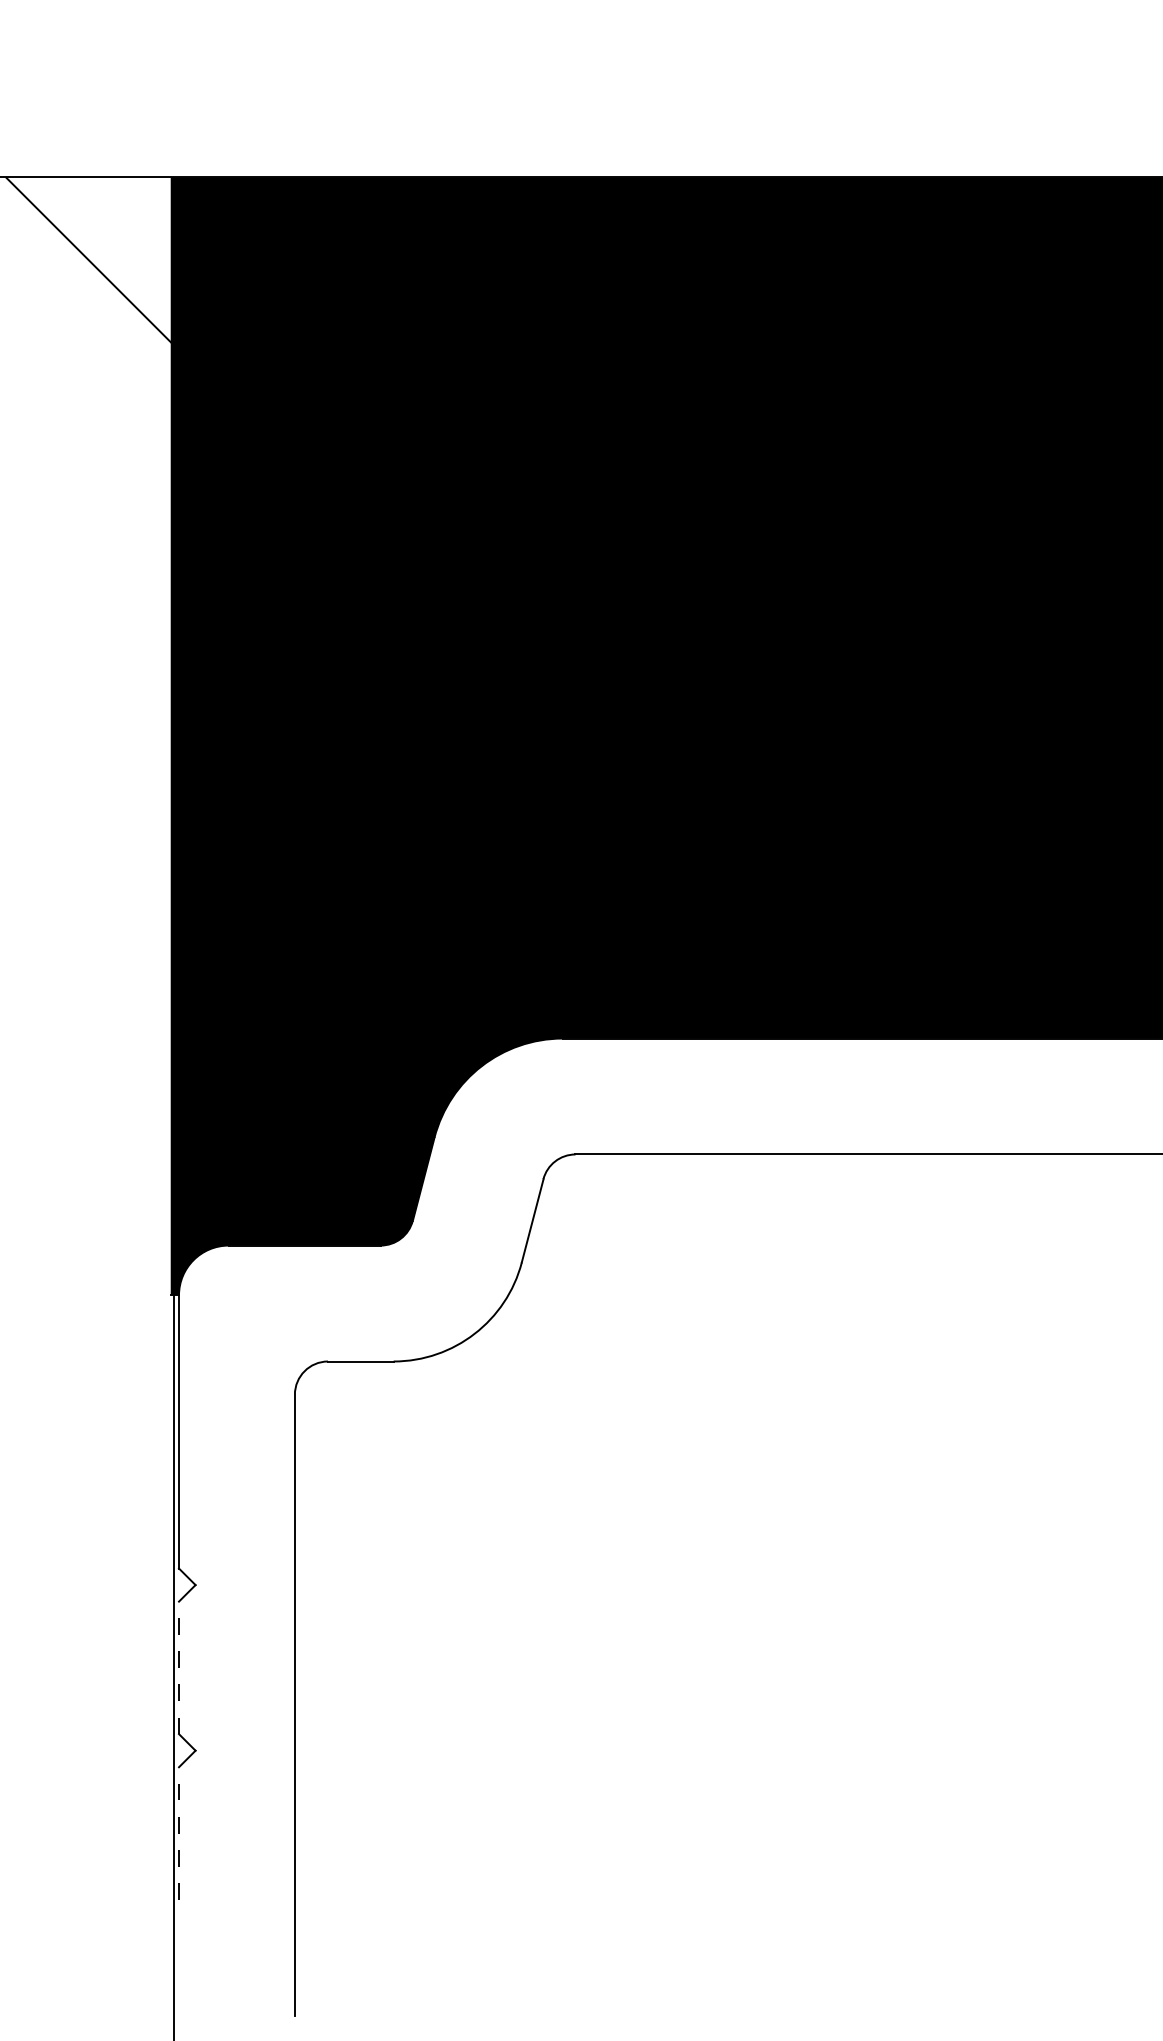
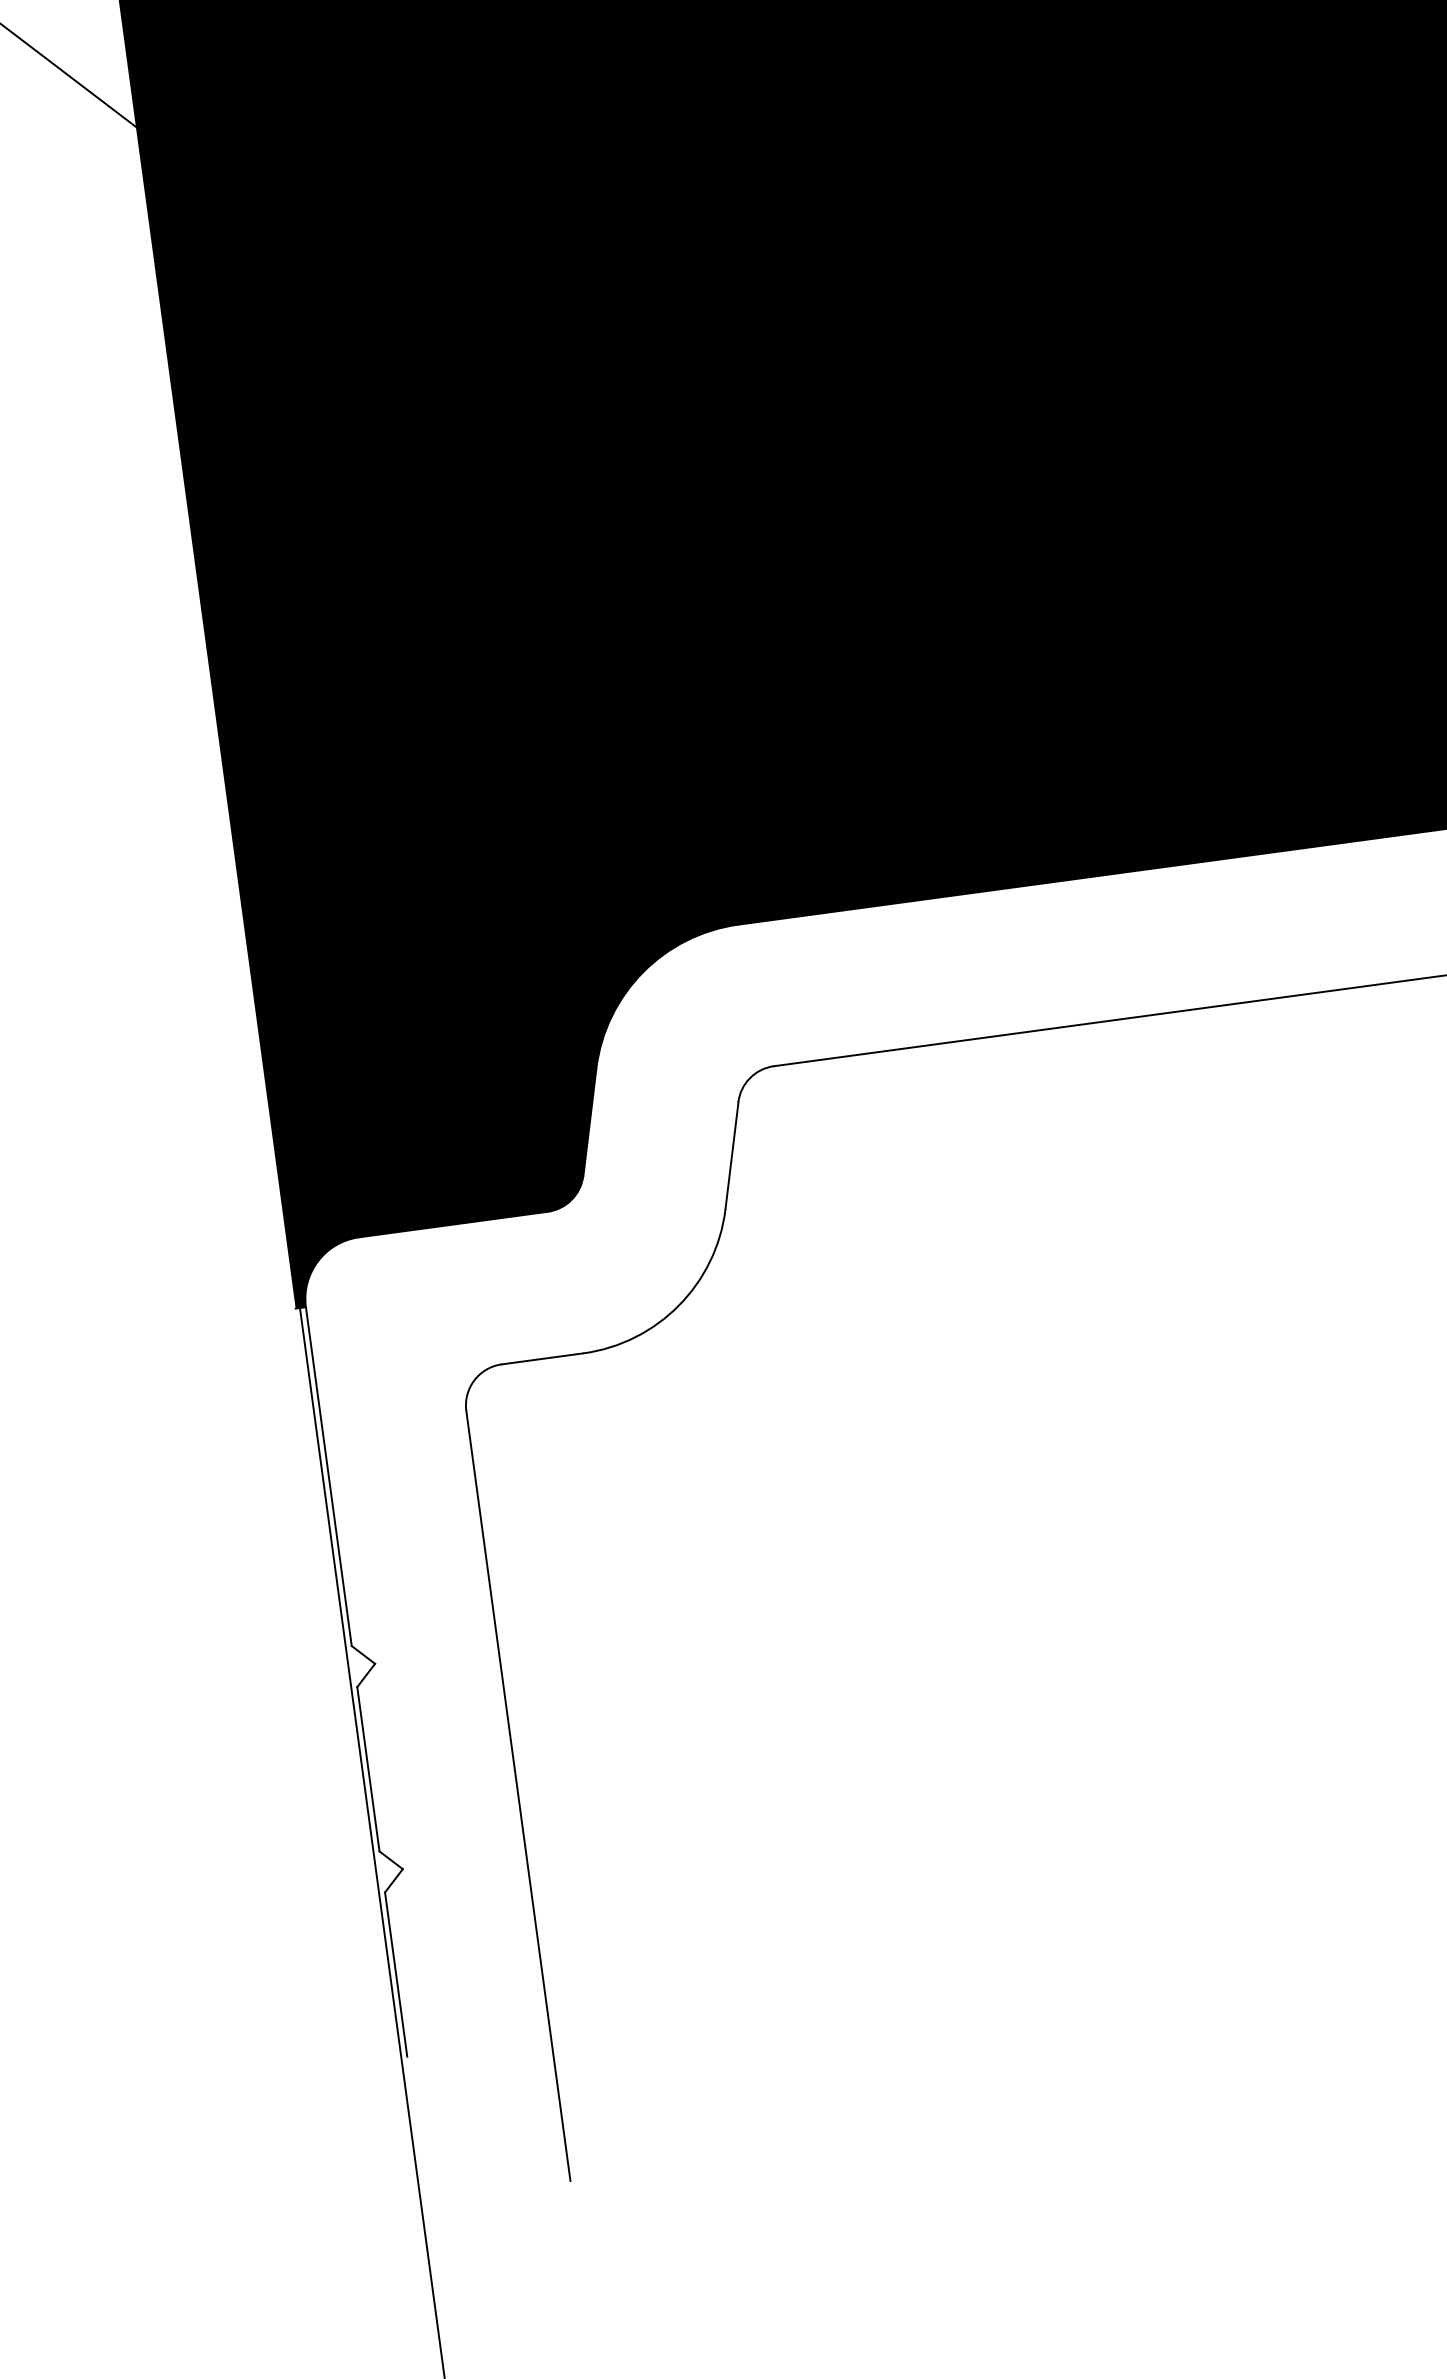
line: (179, 1667) -> (368, 1768), dashed -> solid
line: (179, 1833) -> (396, 1974), dashed -> solid

